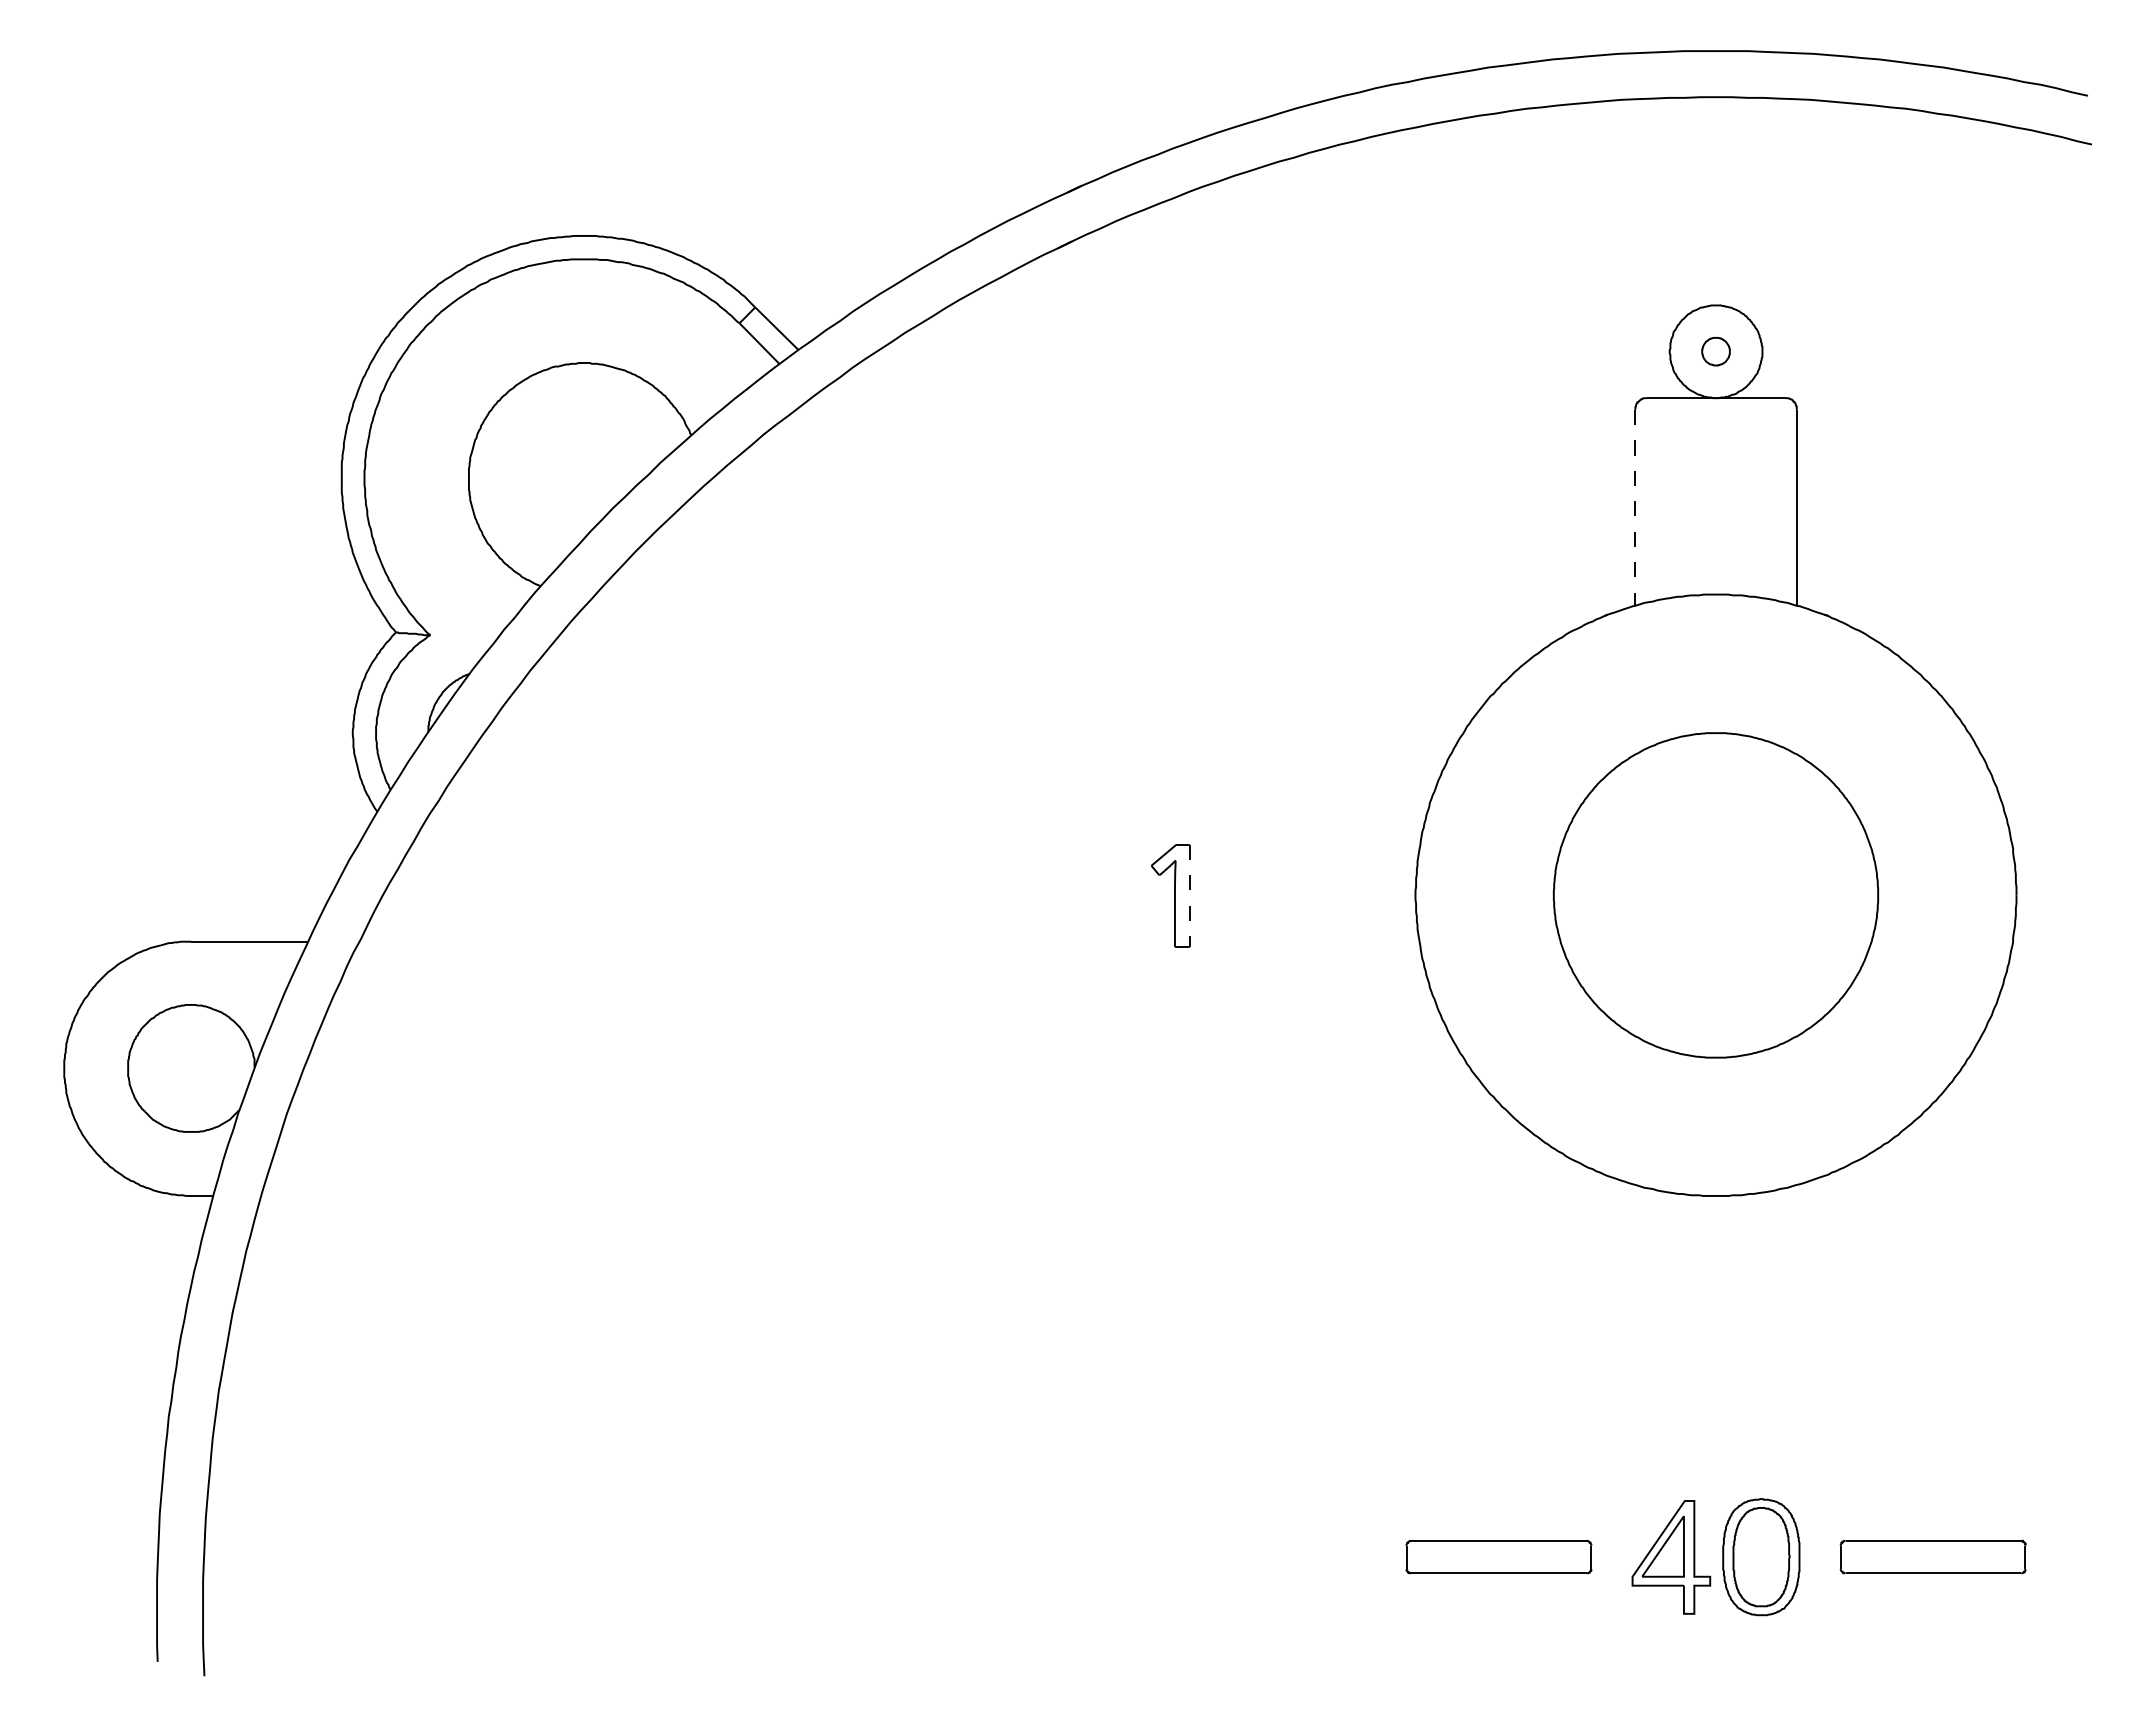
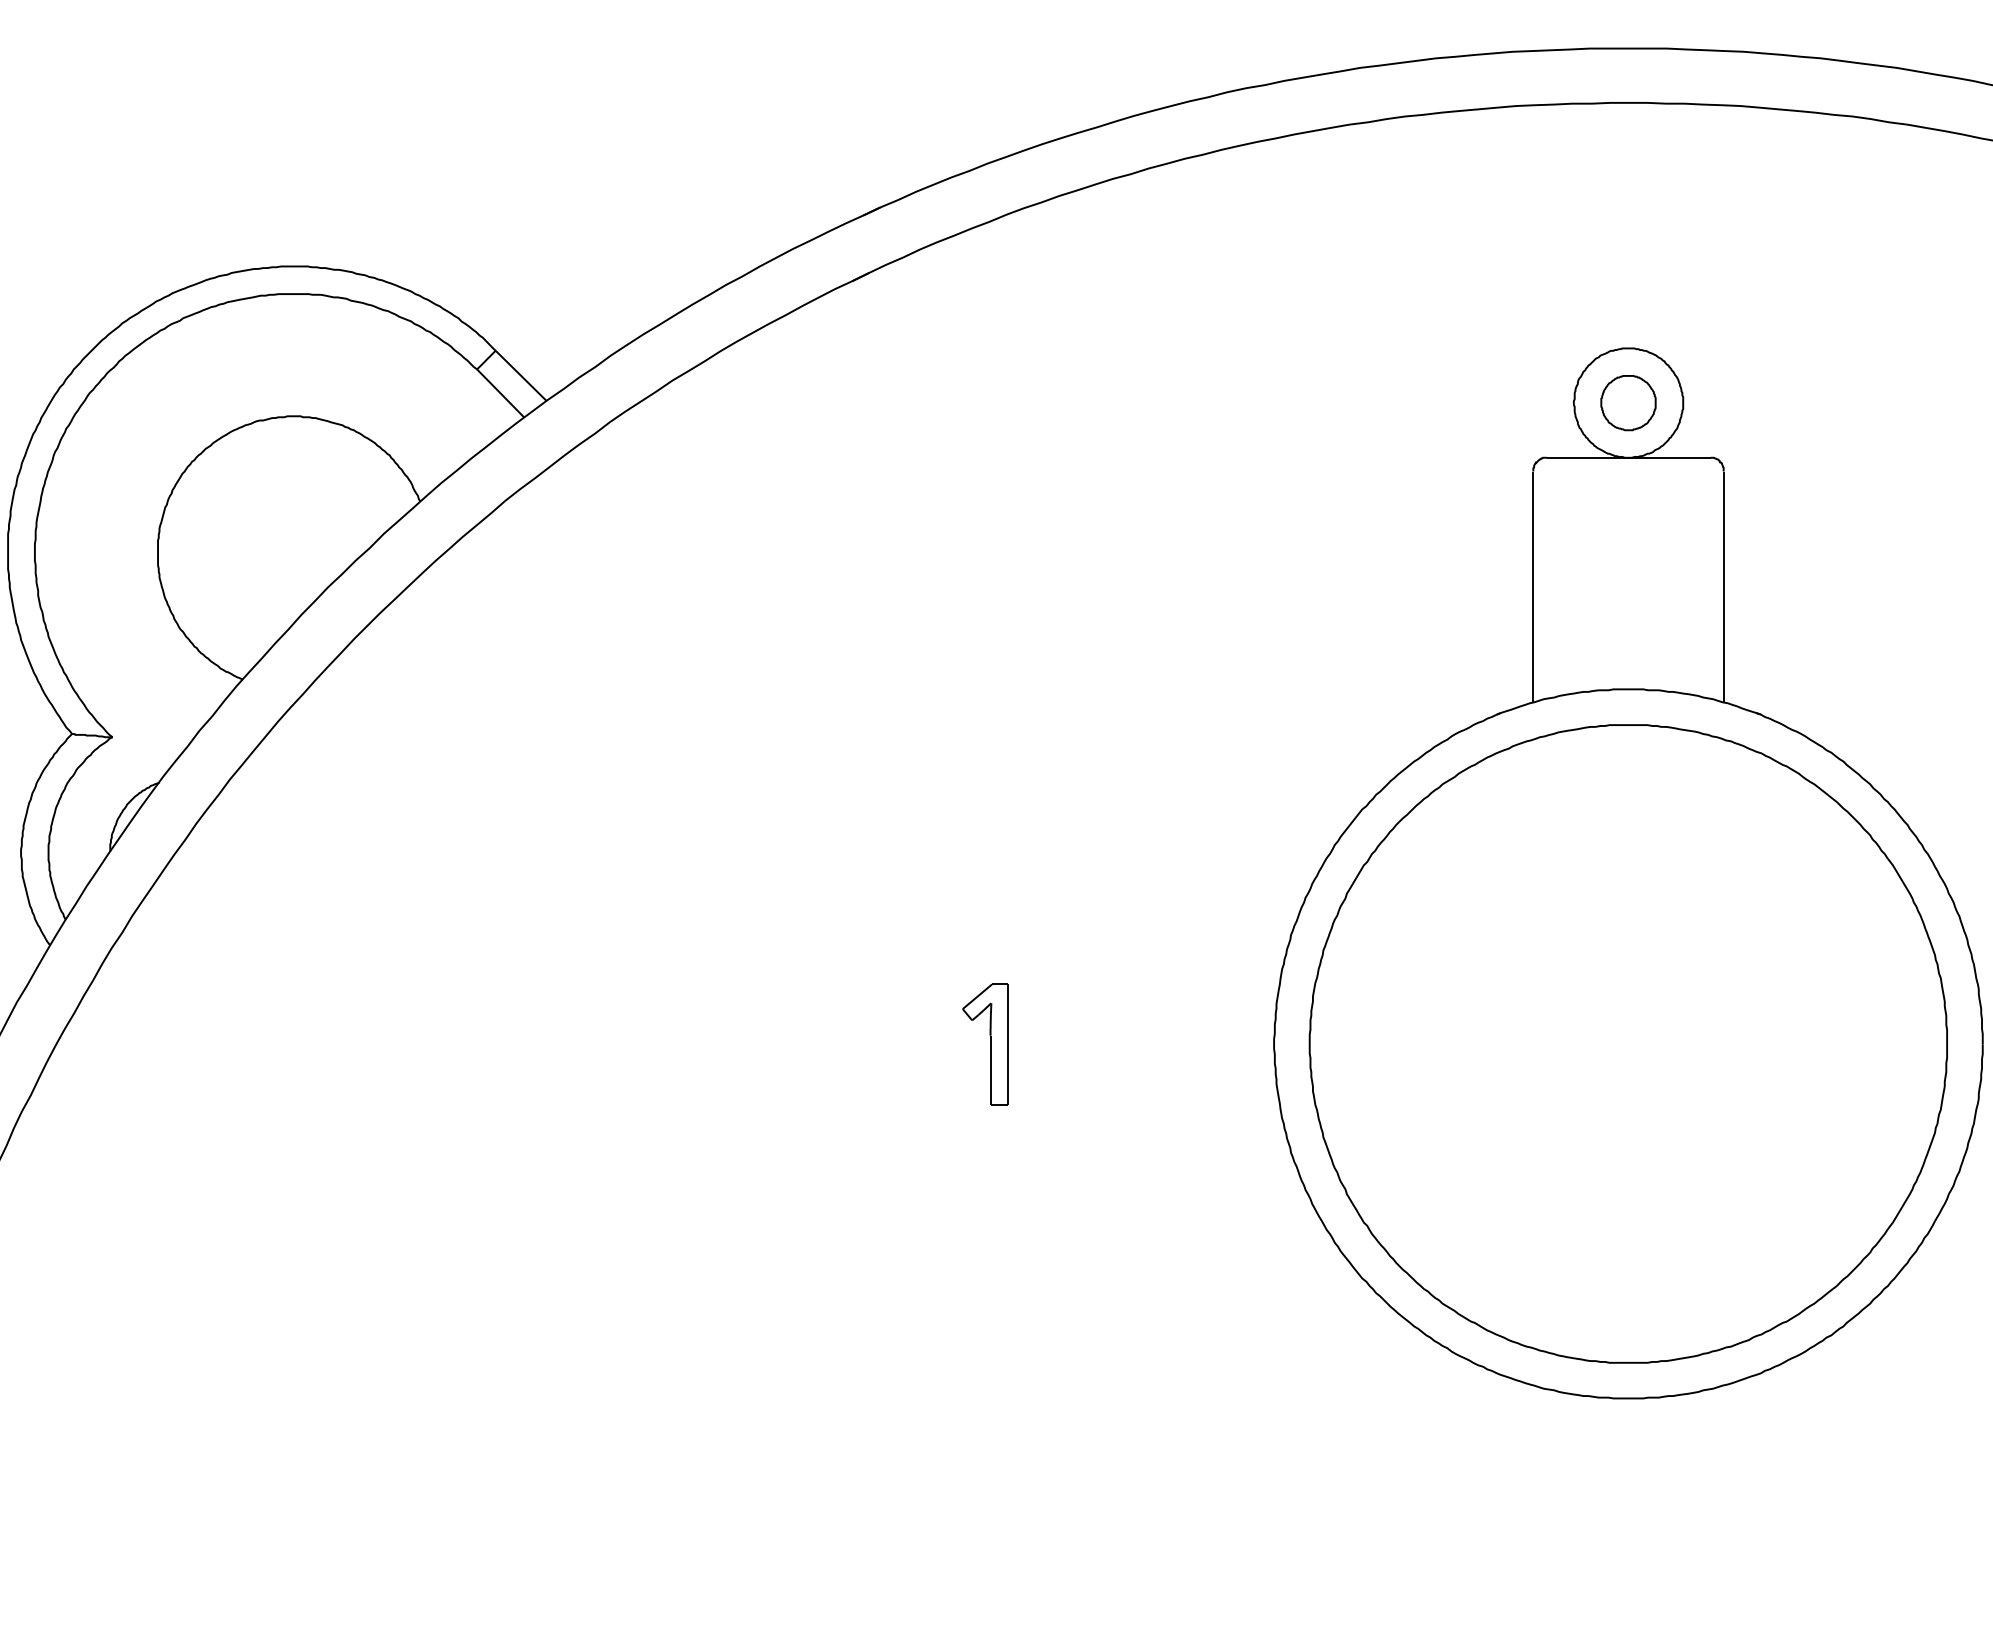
part: (1715, 351) -> (1627, 402), size x1.67
line: (1635, 507) -> (1533, 586), dashed -> solid
part: (1715, 895) -> (1627, 1044), size x1.67
line: (1189, 896) -> (1007, 1045), dashed -> solid

